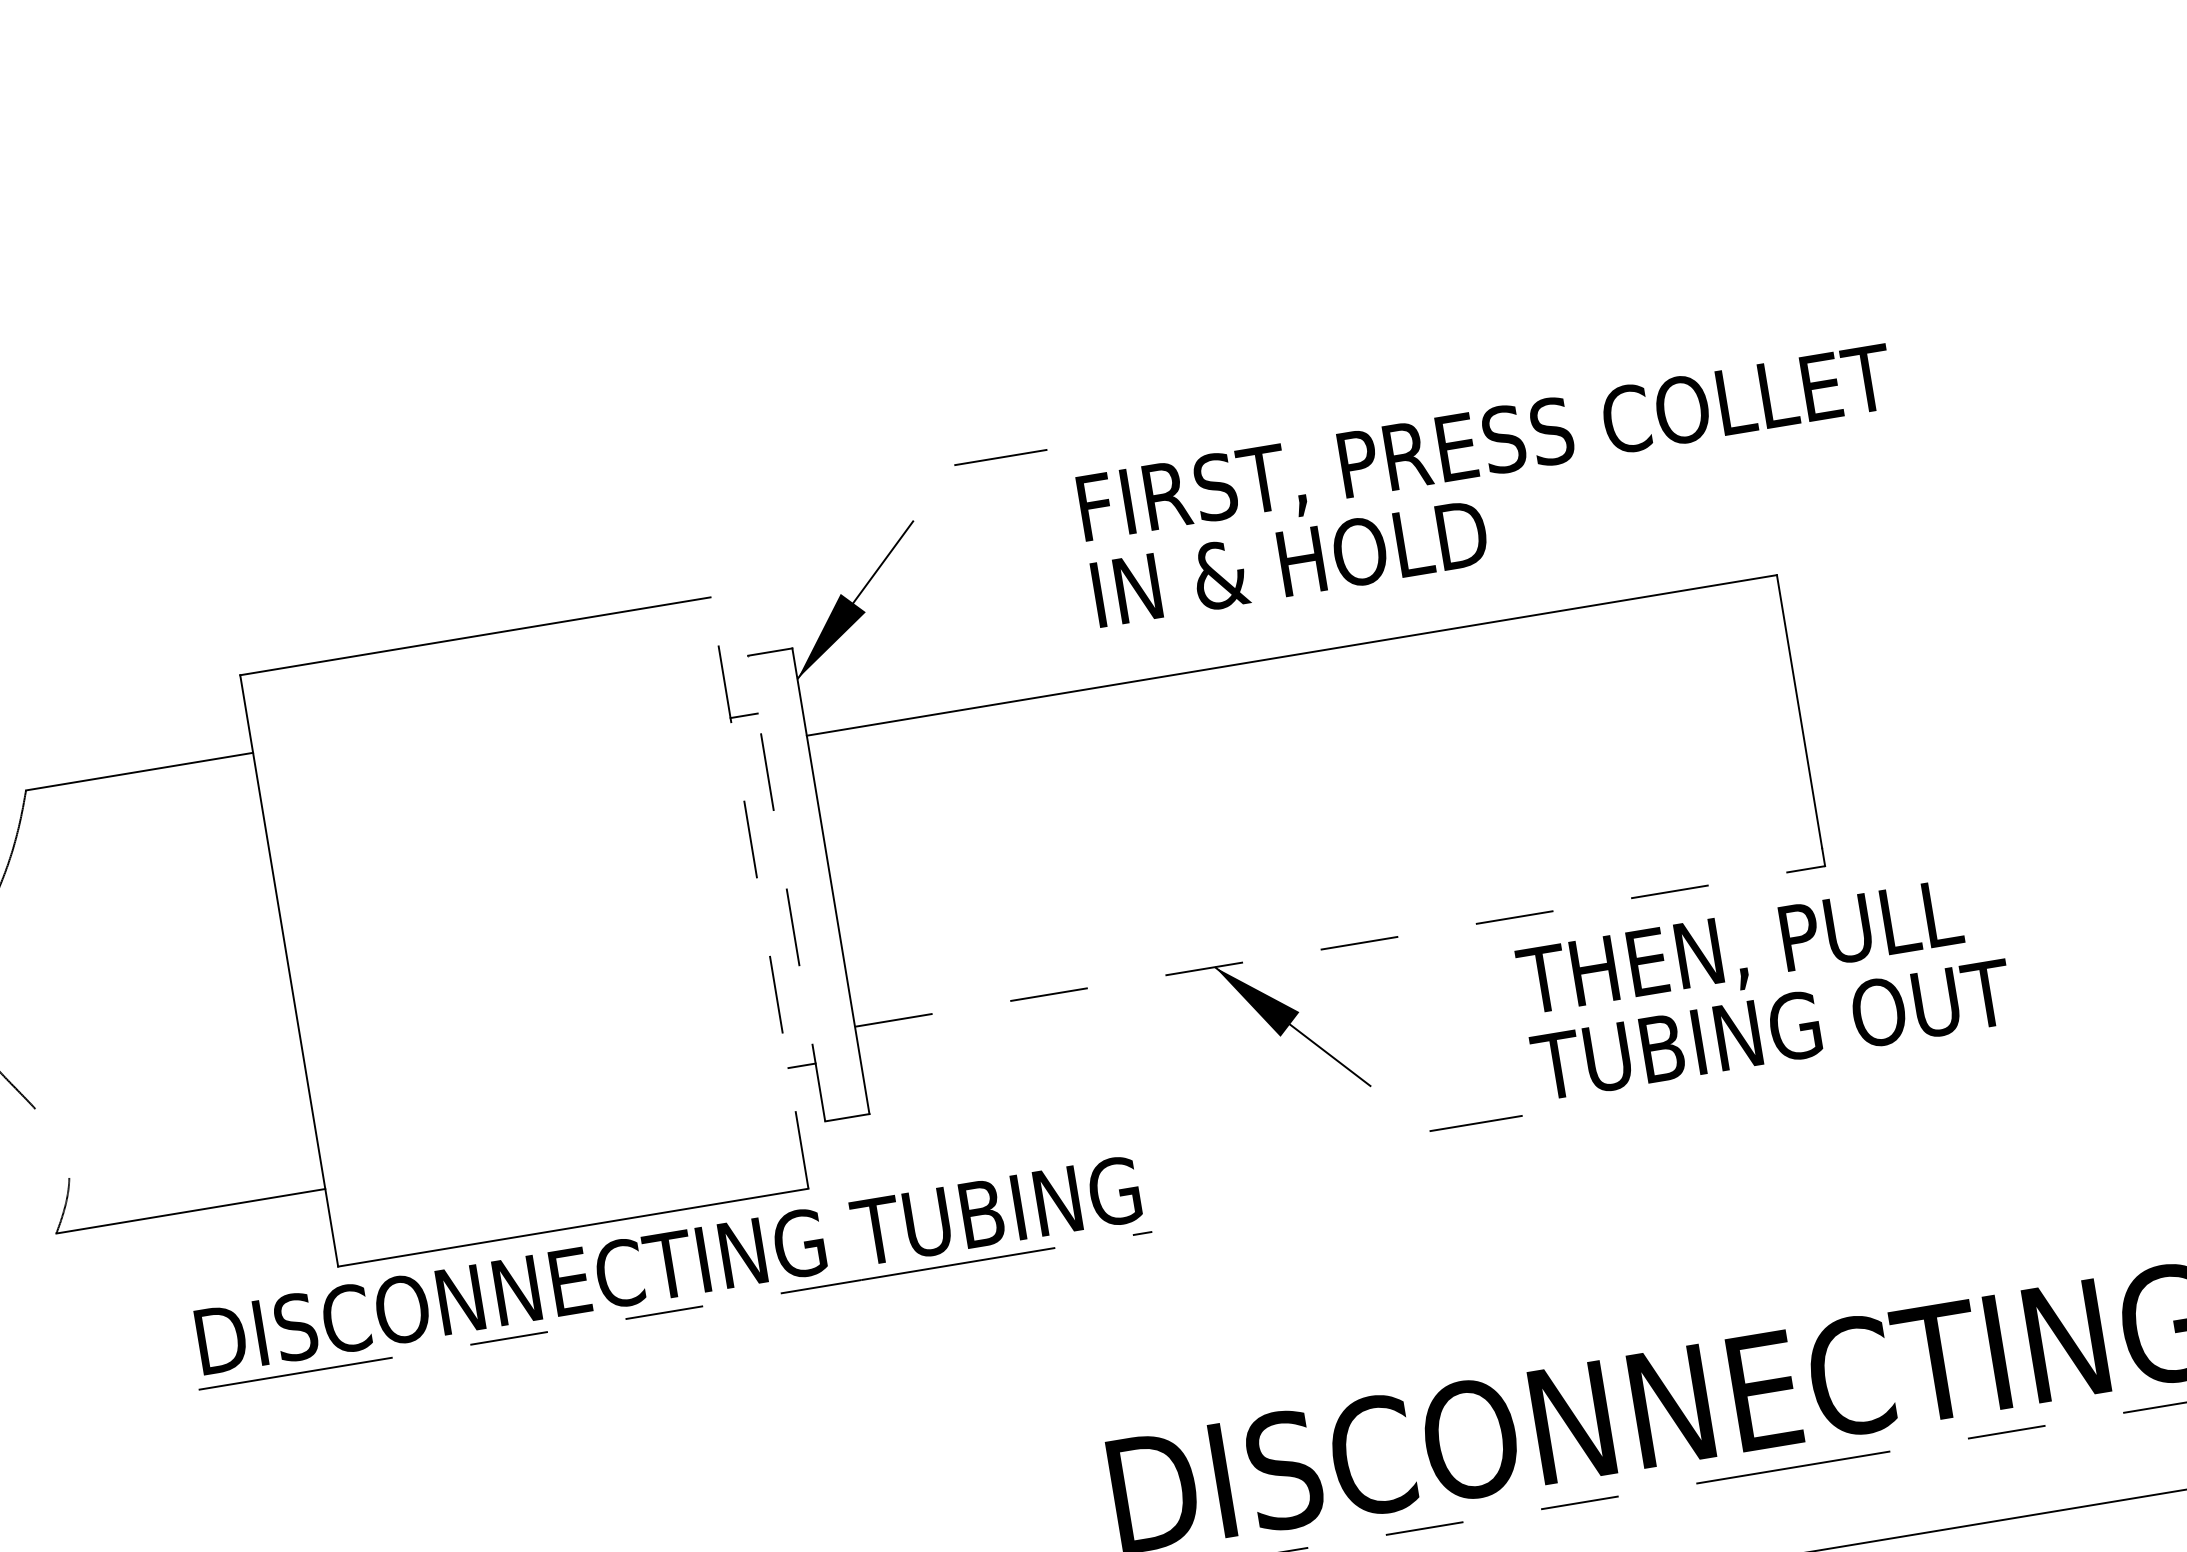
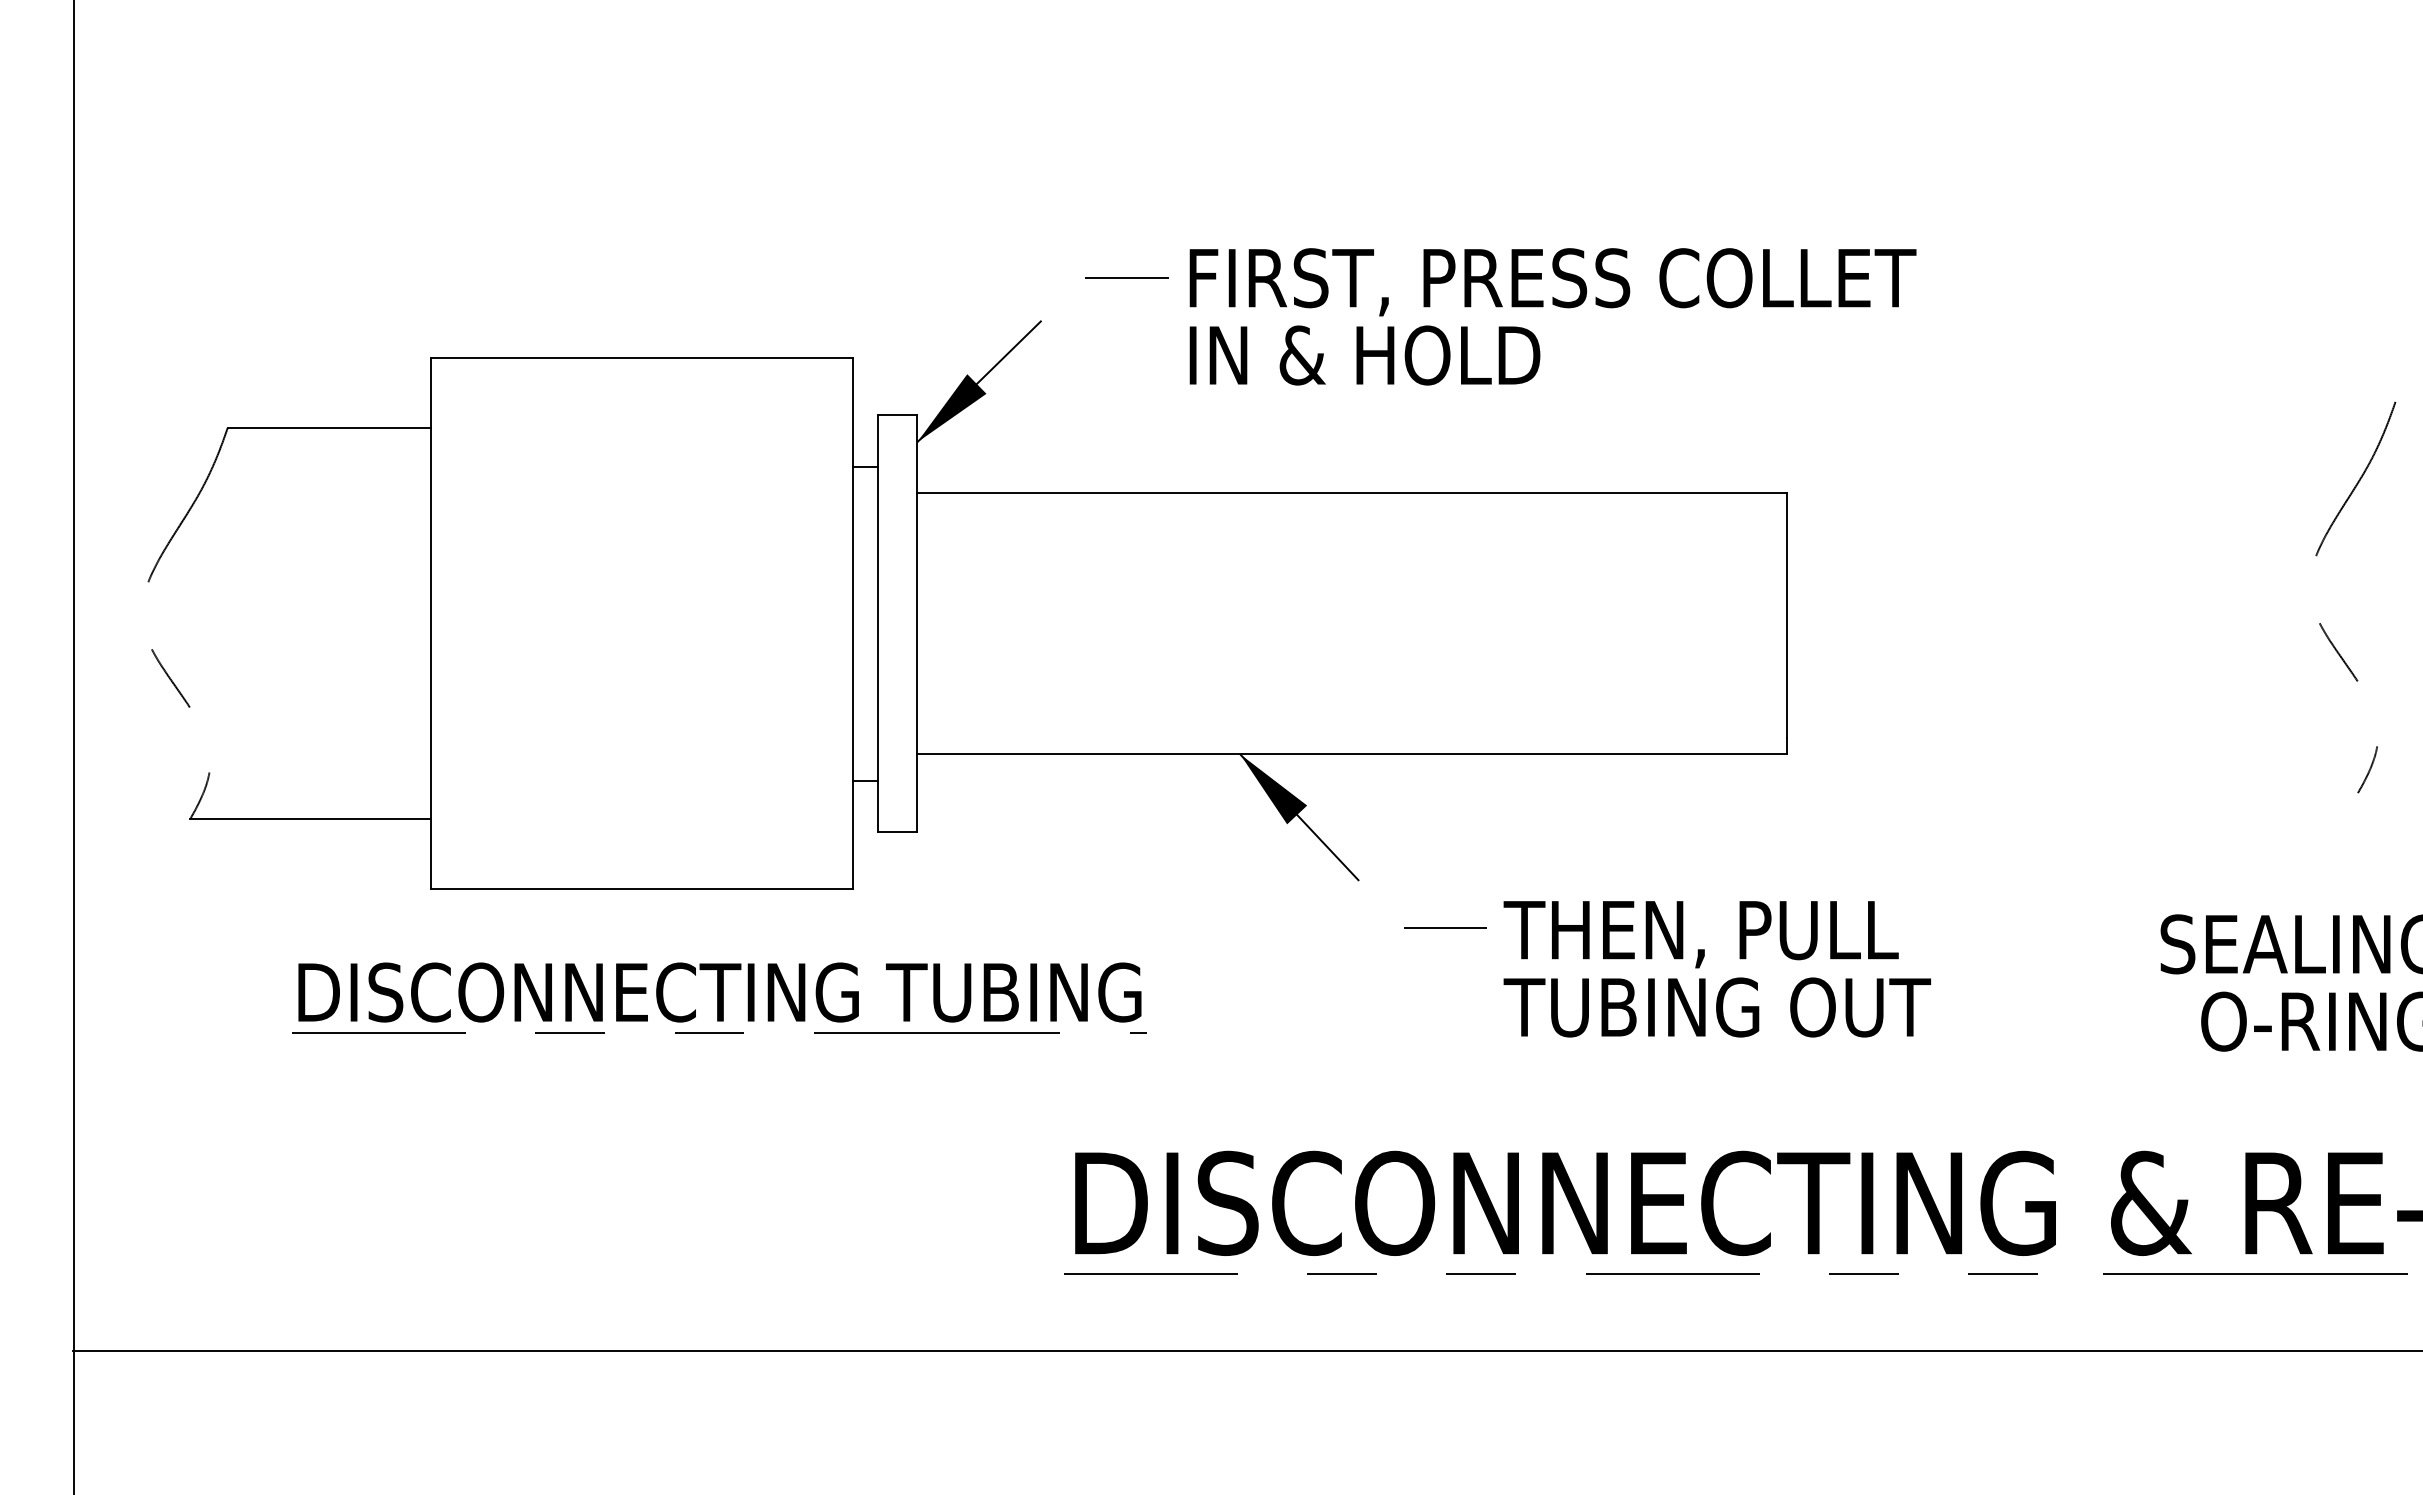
text: (1492, 485) -> (1552, 316), moved
line: (786, 888) -> (877, 623), dashed -> solid
line: (759, 892) -> (853, 623), dashed -> solid
line: (1340, 946) -> (1352, 754), dashed -> solid
text: (1764, 987) -> (1716, 969), moved
part: (669, 1271) -> (719, 997), moved

